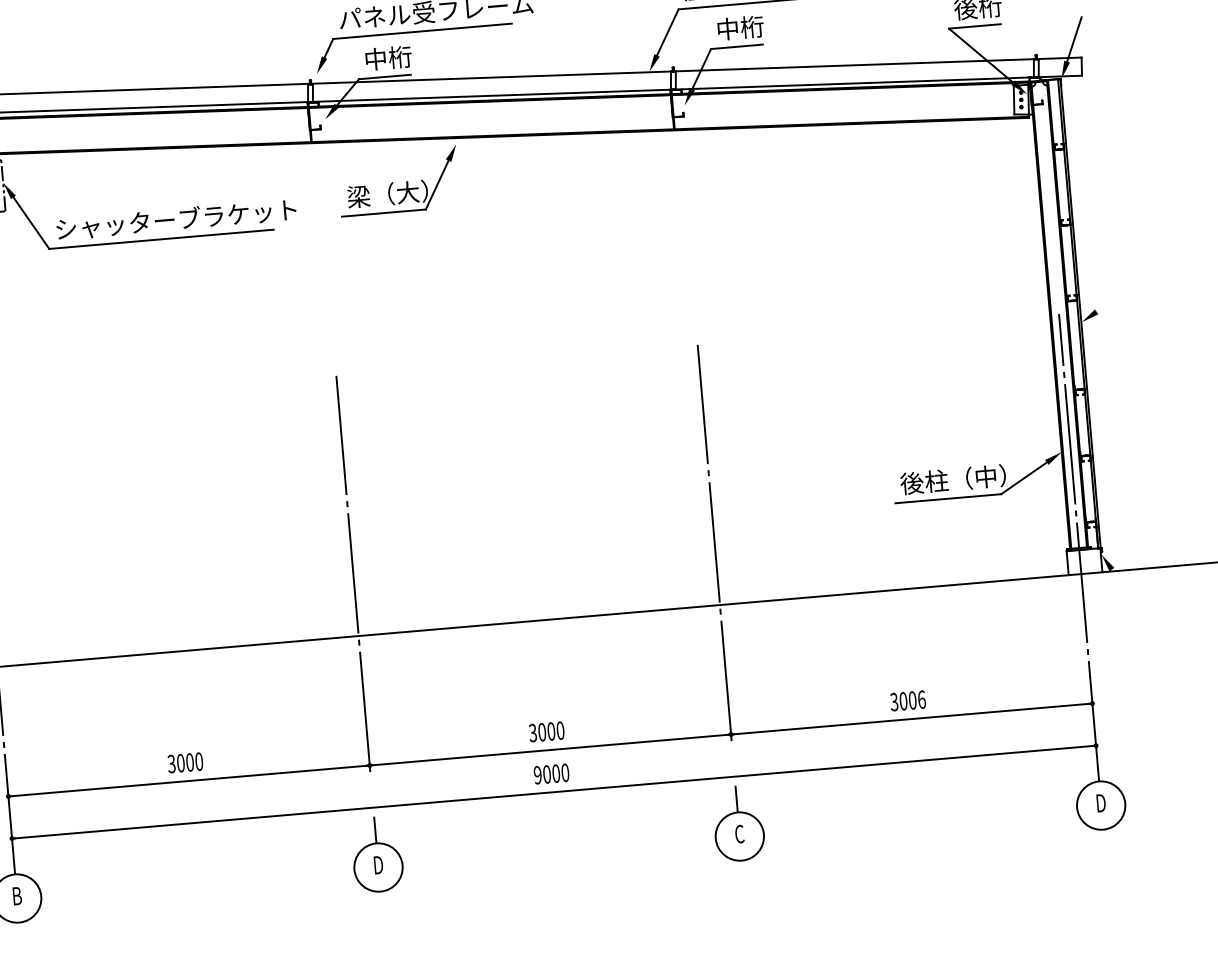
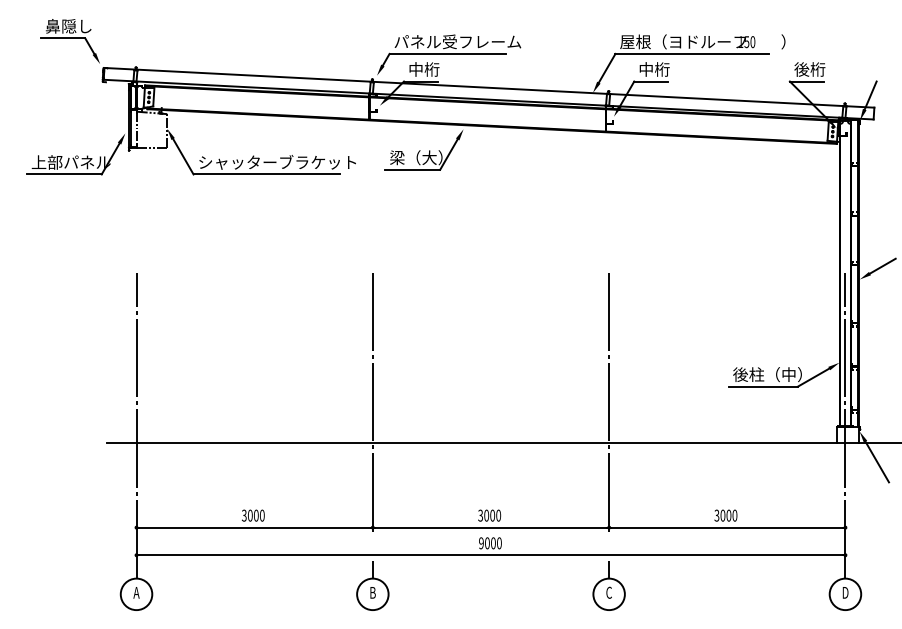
line: (1114, 297) -> (882, 265), added
line: (1132, 598) -> (877, 461), added
text: (921, 699) -> (734, 515), 3006 -> 3000
text: (377, 864) -> (372, 592), D -> B
text: (16, 895) -> (136, 592), B -> A

